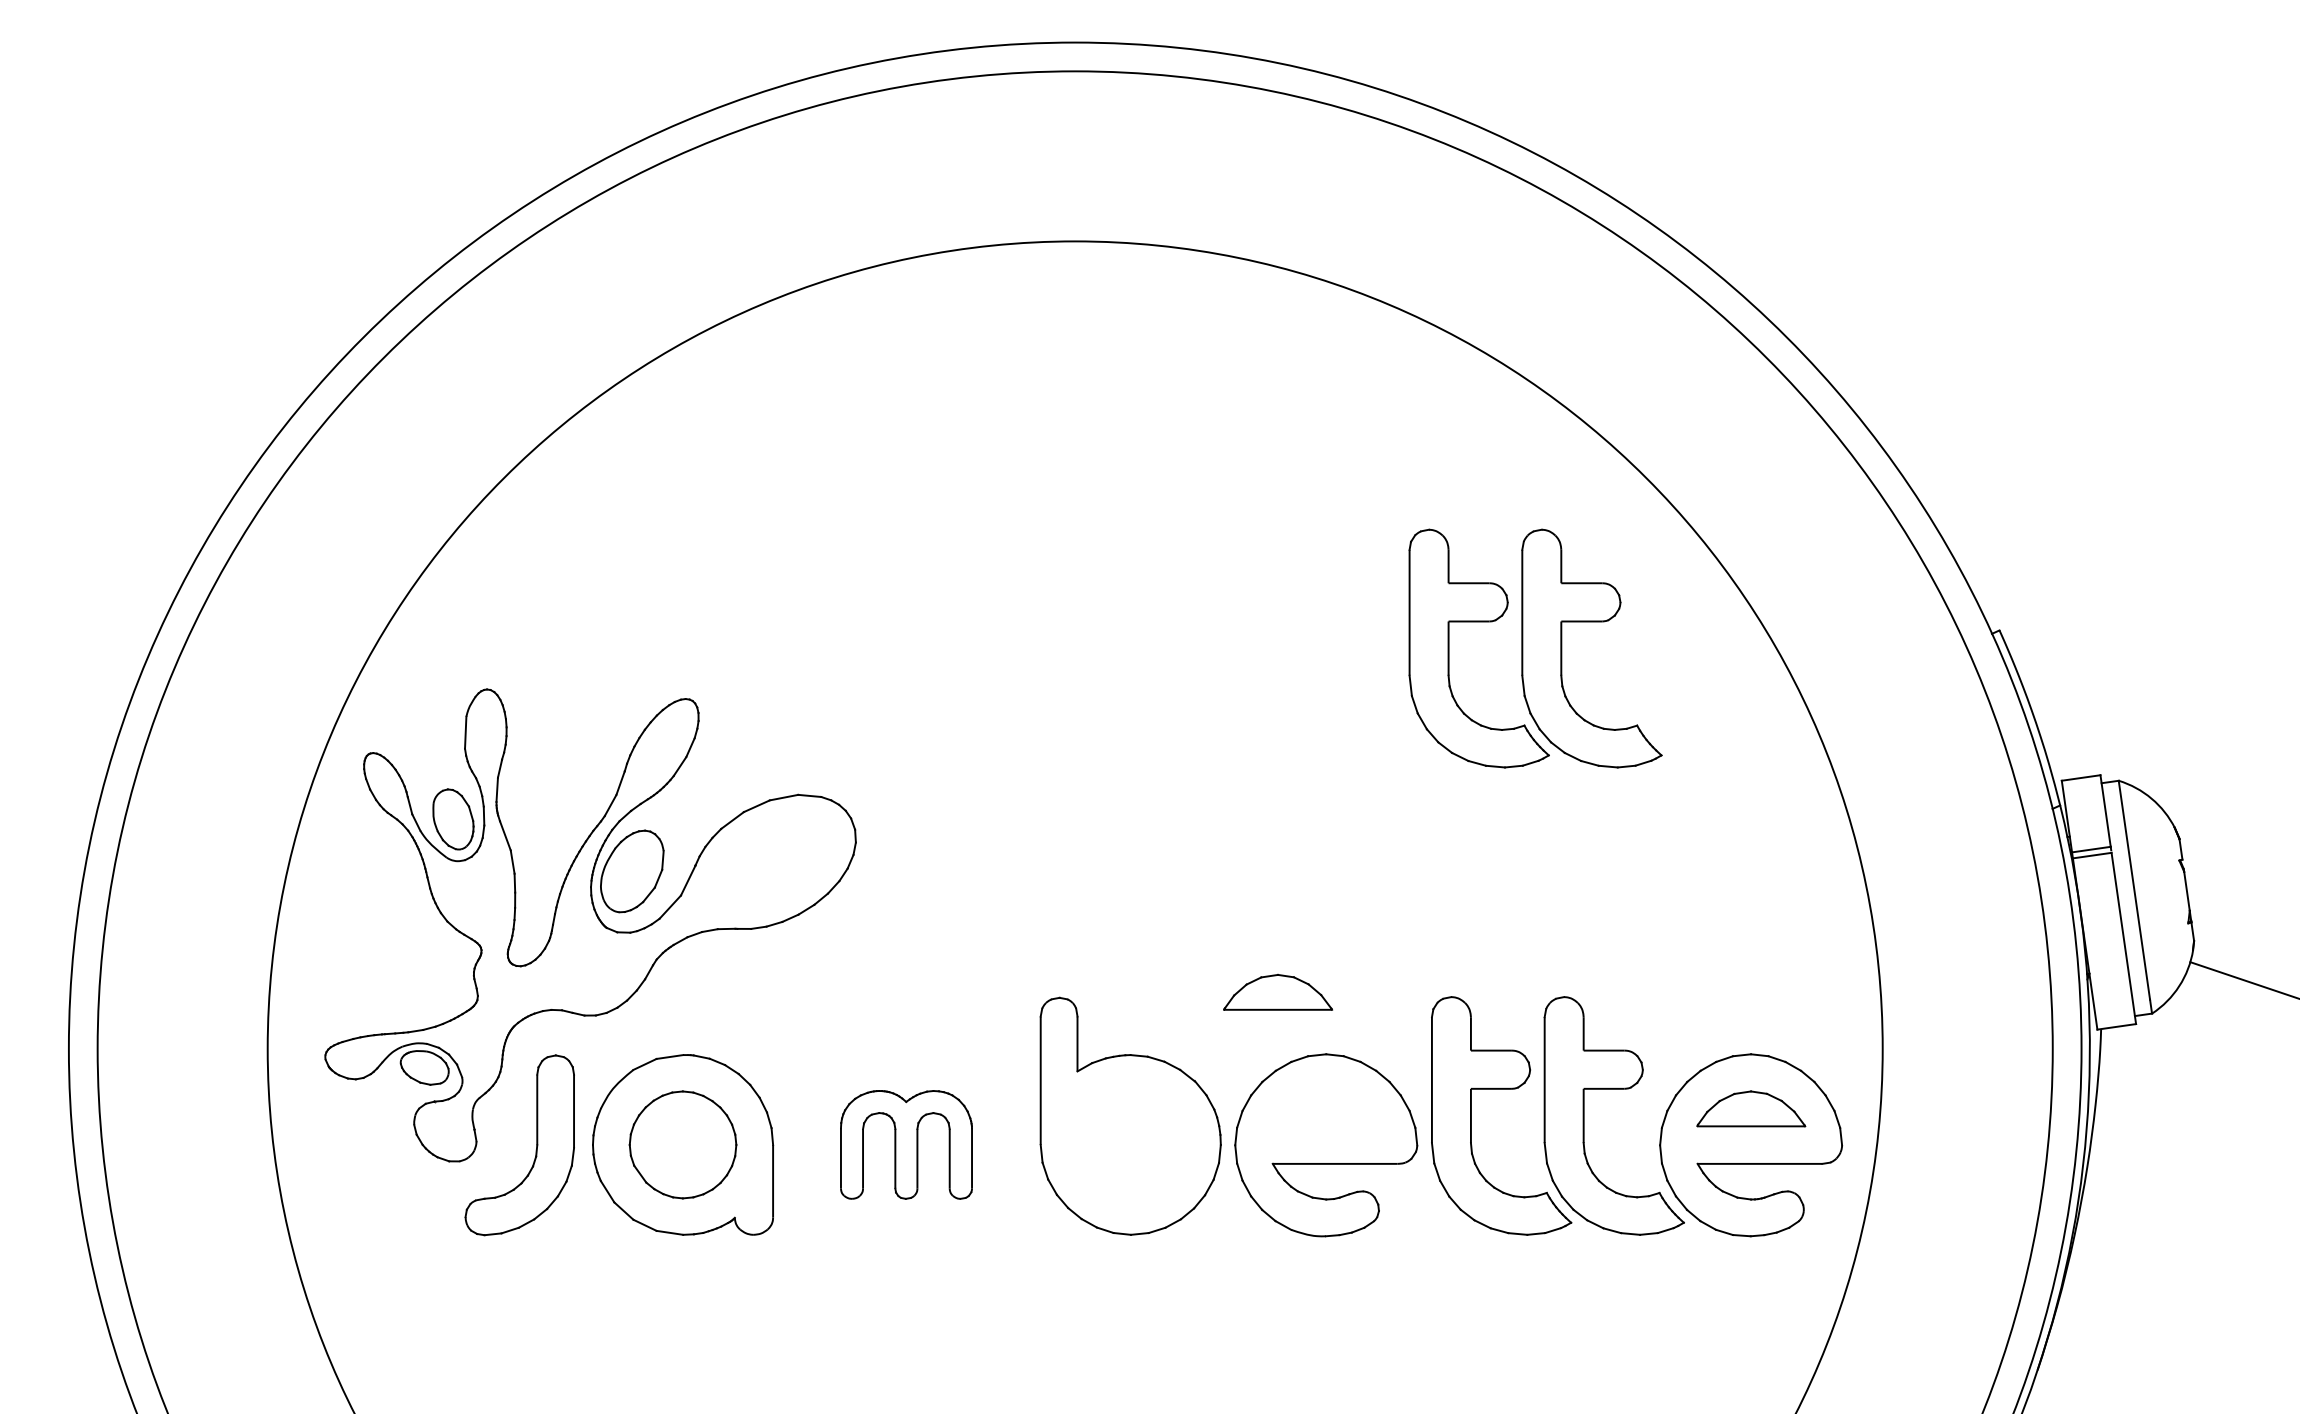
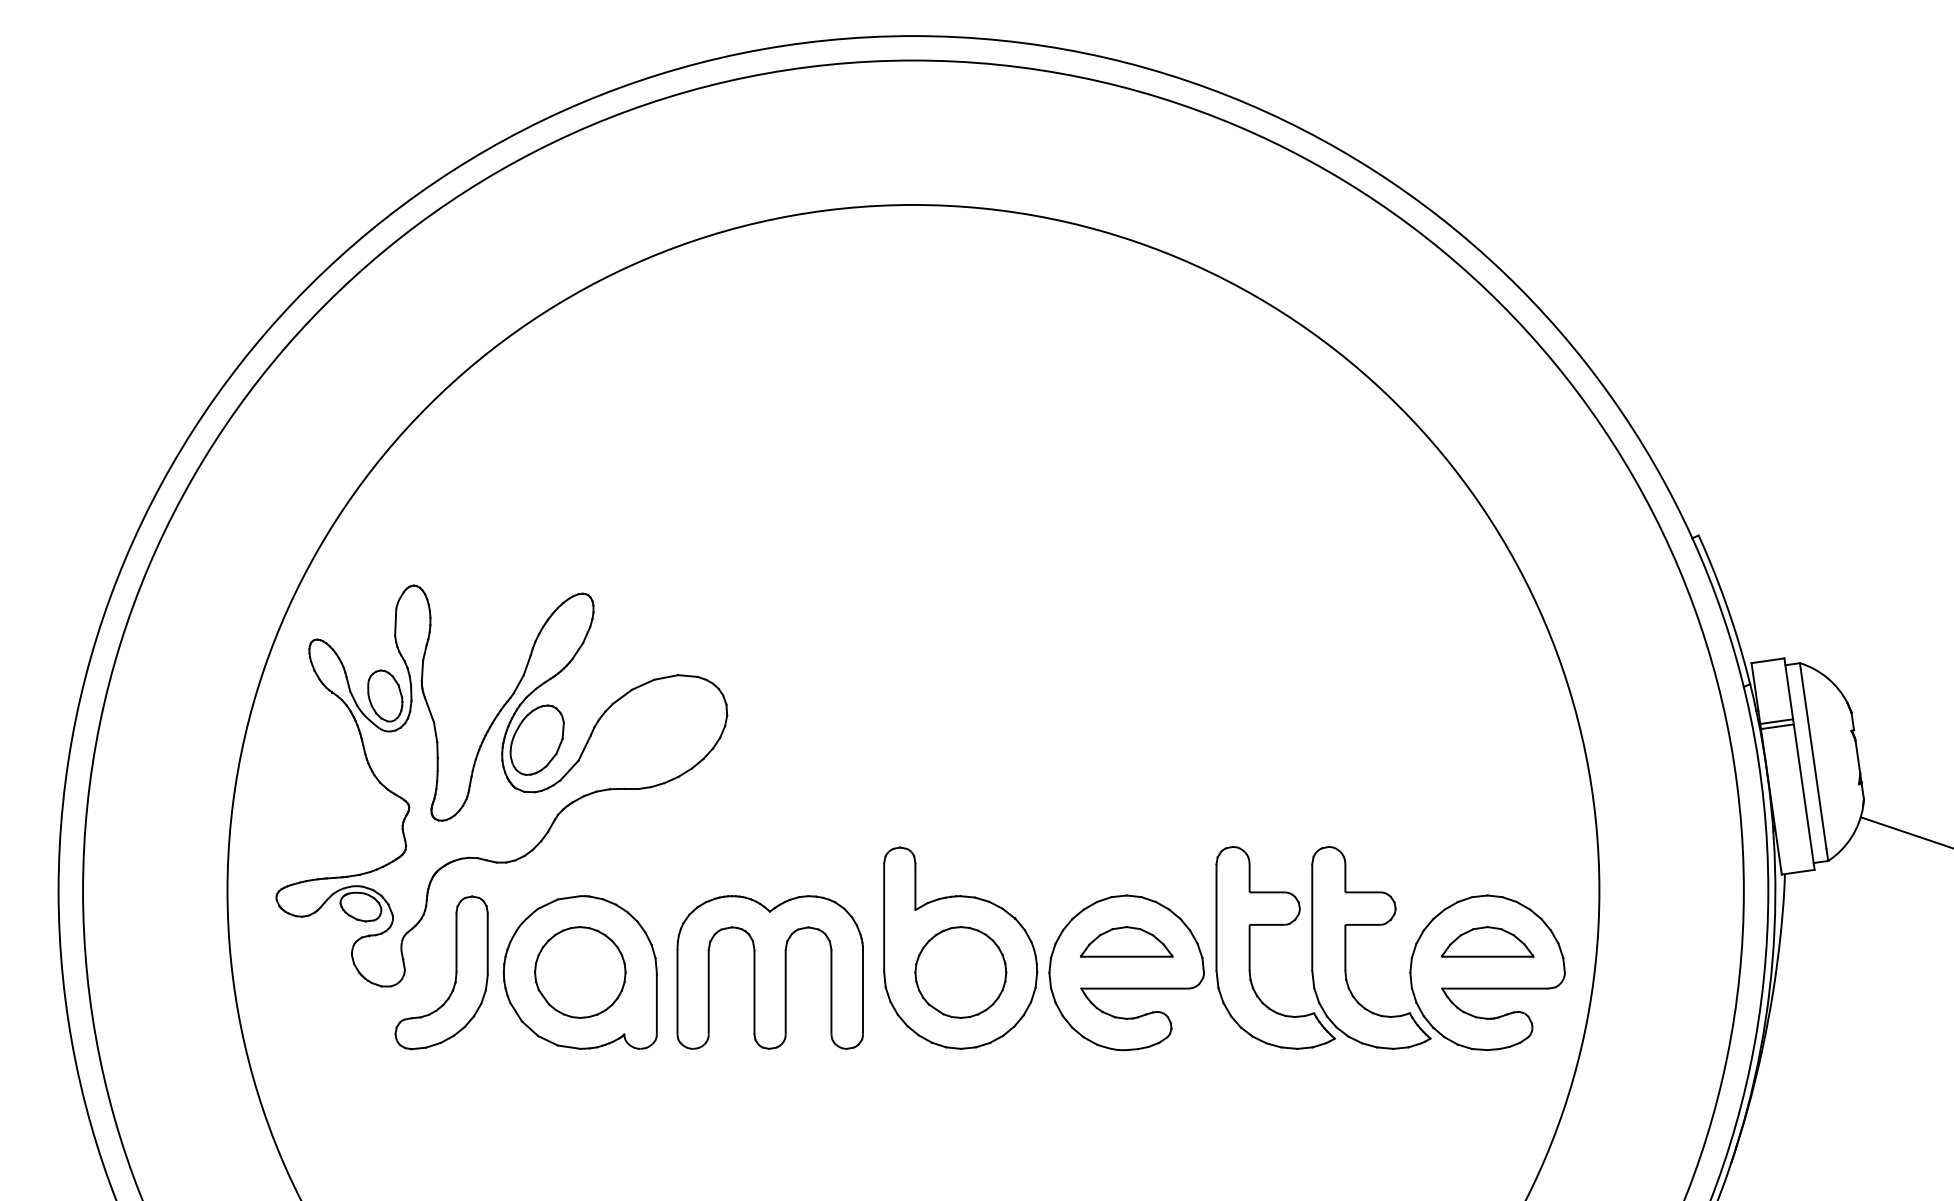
part: (1535, 648) -> (1304, 550), removed
part: (1277, 991) -> (1126, 941), moved
part: (905, 1144) -> (769, 972), size x1.67
part: (1130, 1144) -> (960, 972), added

